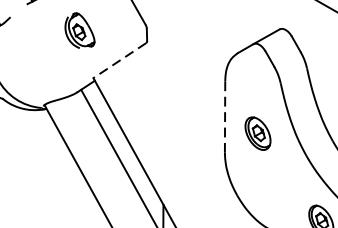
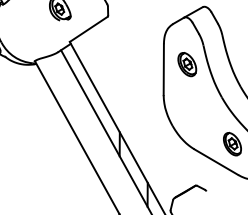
line: (119, 60) -> (88, 29), dashed -> solid
line: (224, 118) -> (163, 70), dashed -> solid
part: (258, 133) -> (187, 64), moved

